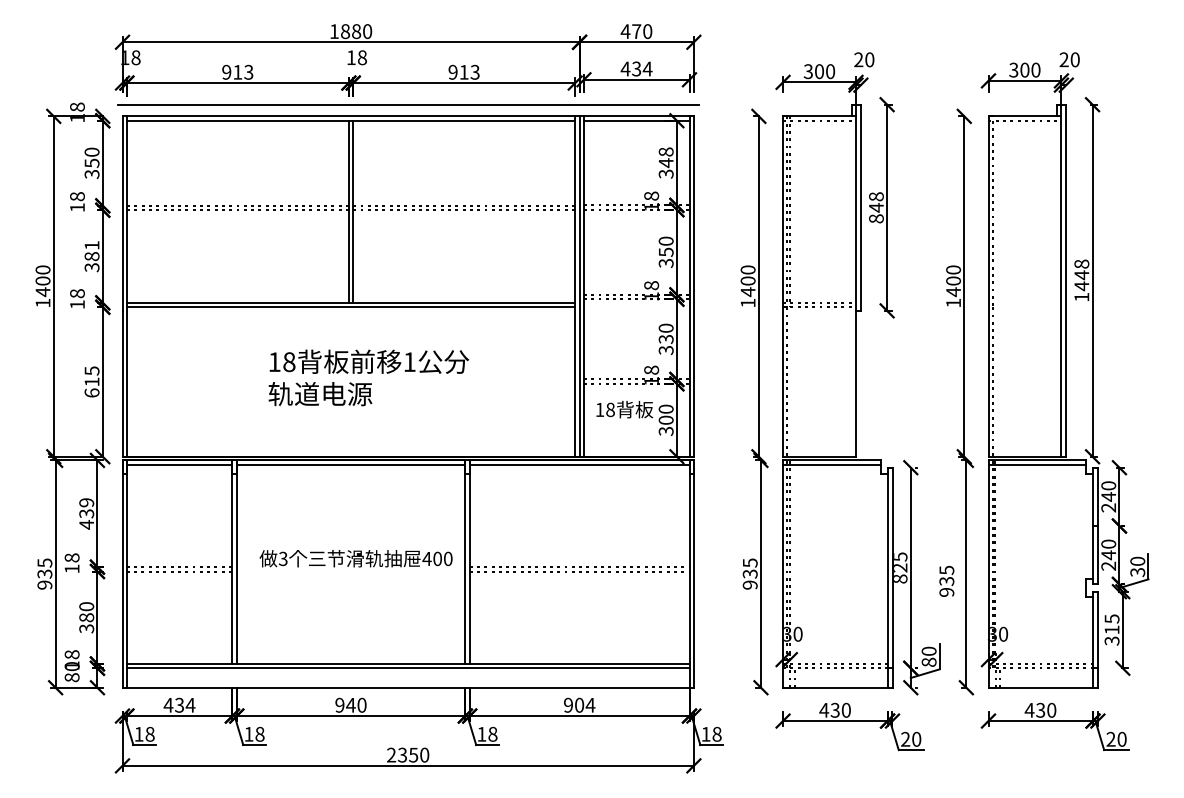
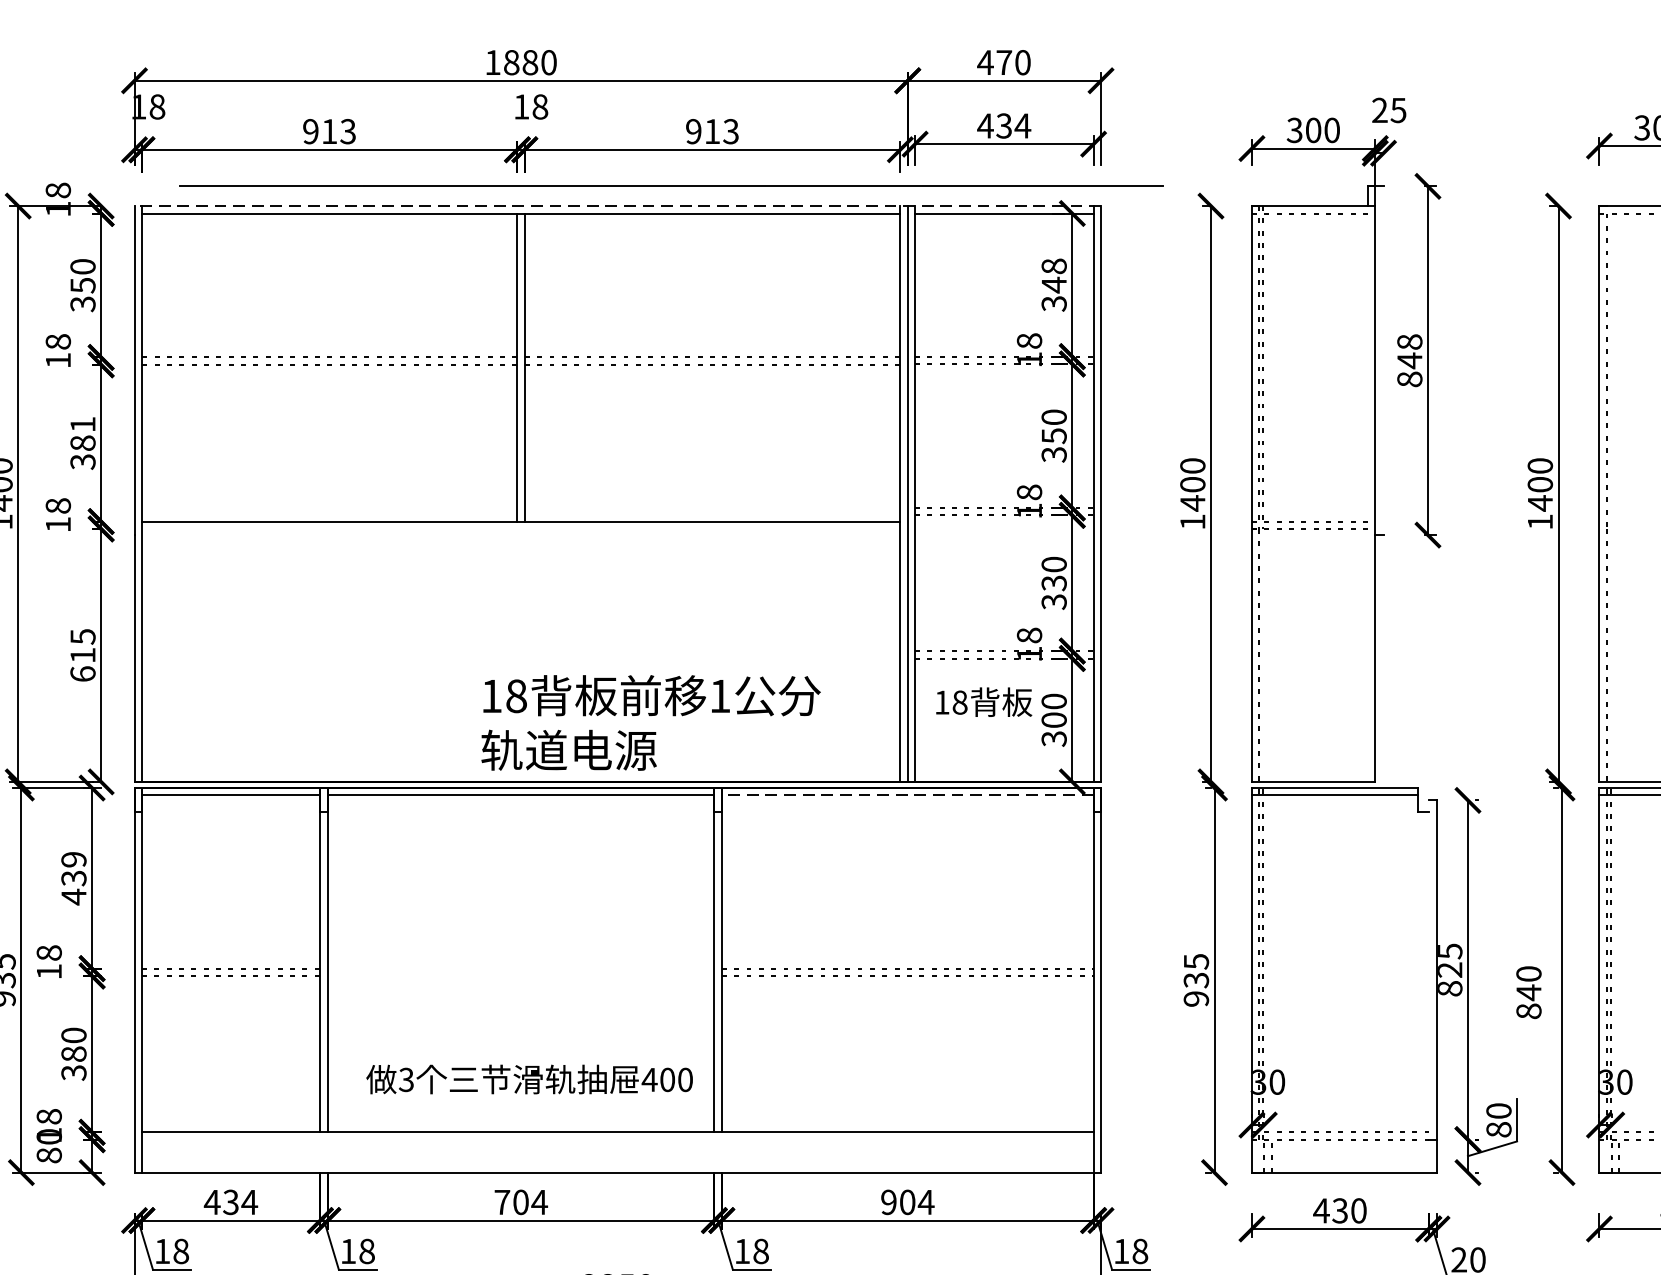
text: (869, 59) -> (1398, 109), 20 -> 25
line: (408, 104) -> (672, 186), moved
line: (408, 116) -> (618, 206), solid -> dashed
line: (860, 207) -> (1382, 360), removed
line: (350, 307) -> (520, 529), removed
text: (368, 377) -> (650, 722), moved
line: (579, 464) -> (907, 794), solid -> dashed
text: (355, 558) -> (528, 1079), moved
line: (887, 577) -> (1428, 986), removed
text: (946, 580) -> (1528, 991), 935 -> 840
line: (407, 668) -> (616, 1140), removed
text: (350, 704) -> (520, 1200), 940 -> 704

